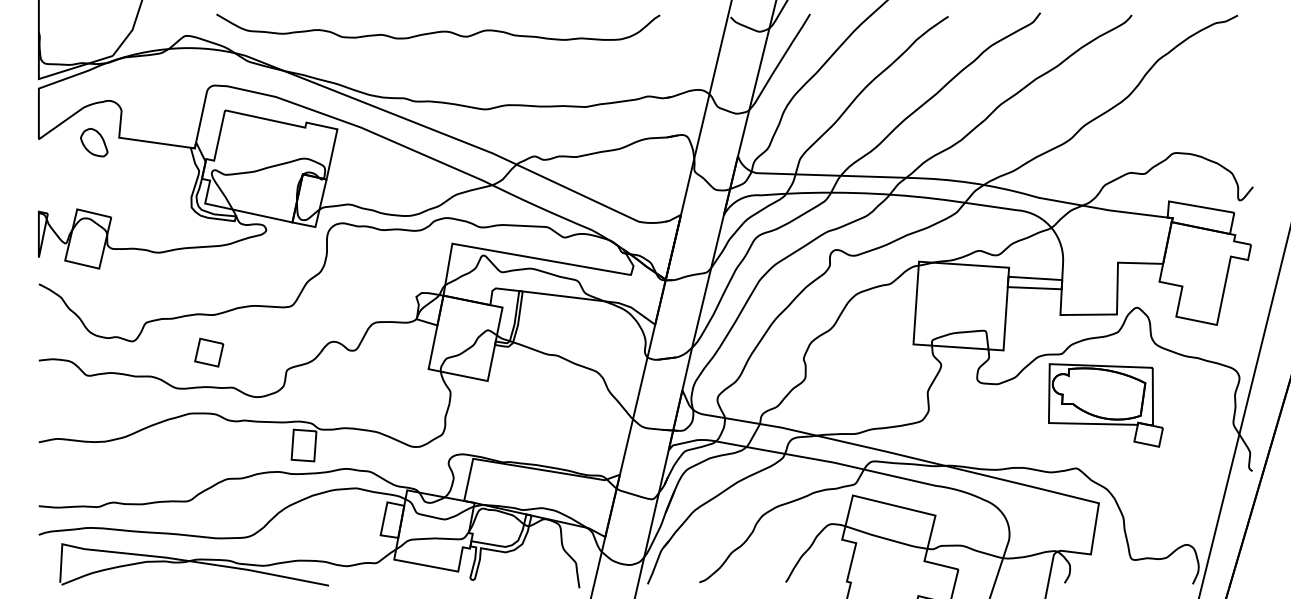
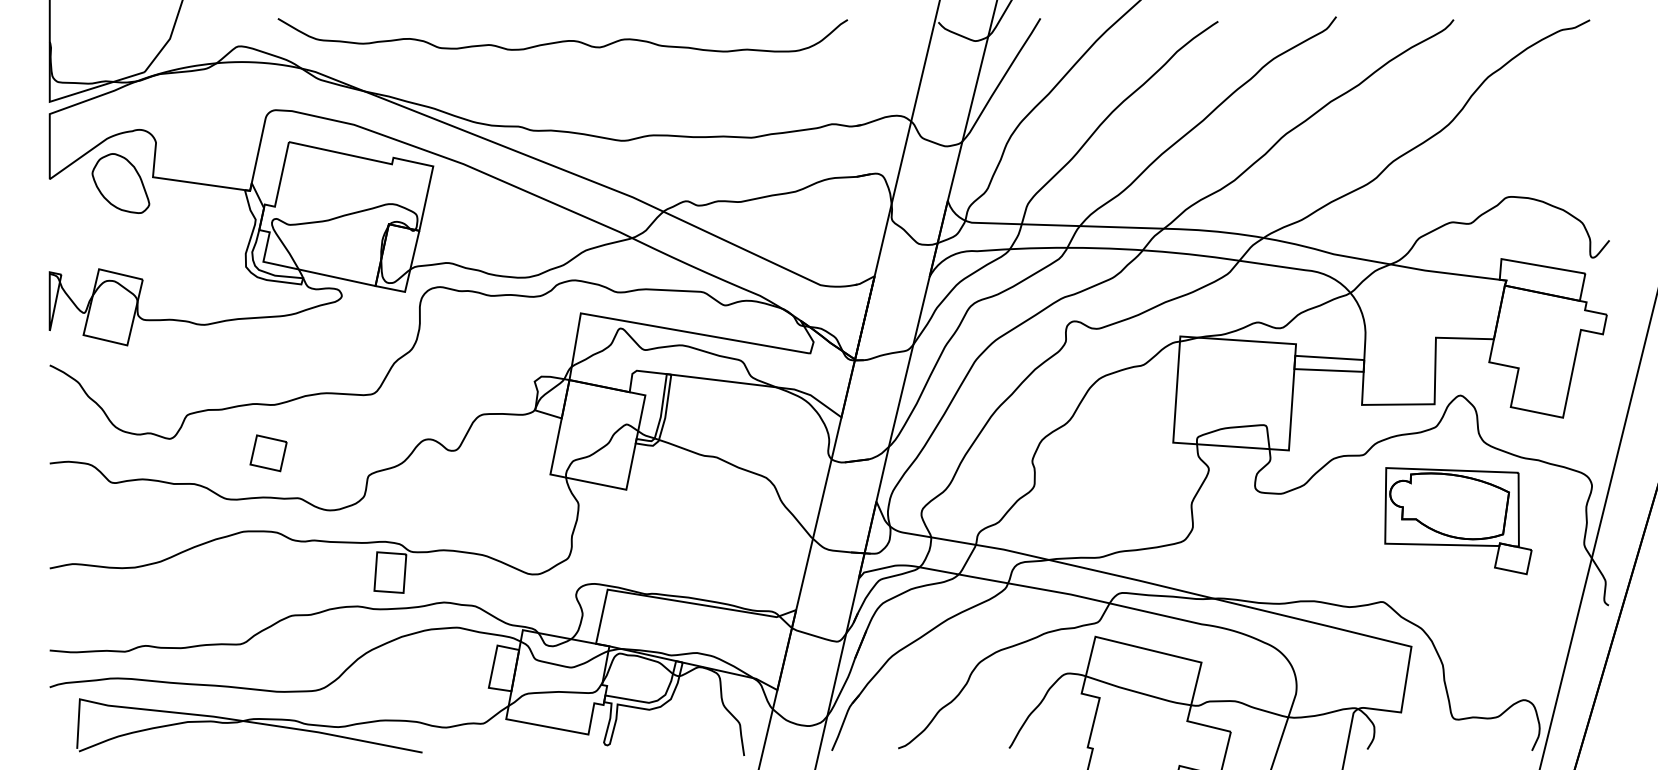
part: (93, 142) -> (120, 183), size x1.67
part: (1105, 405) -> (1458, 521), moved

